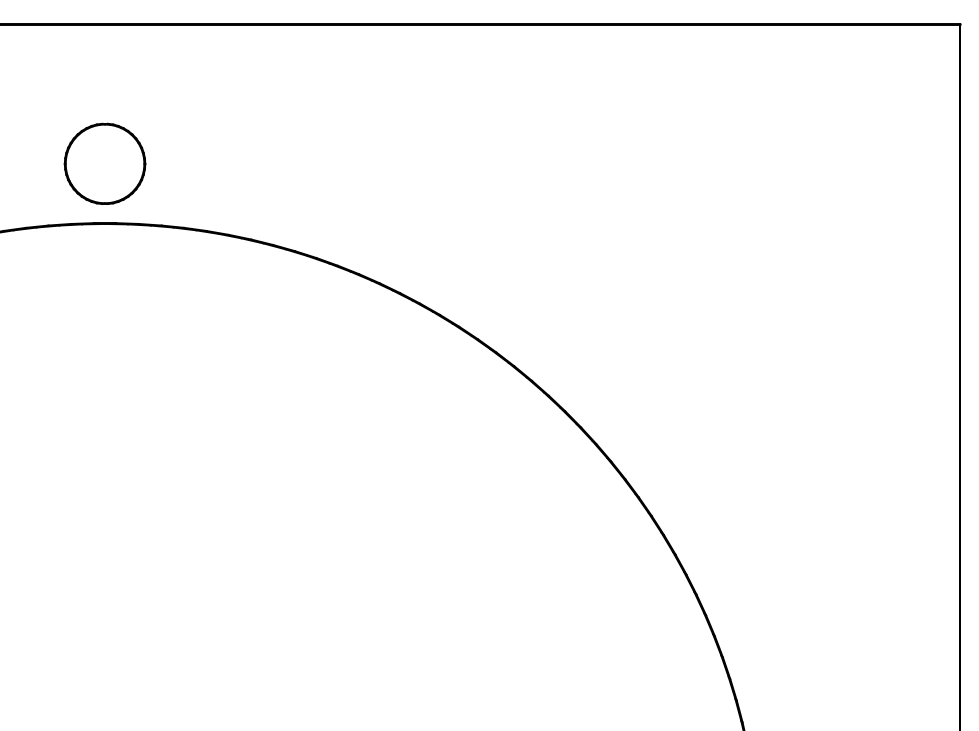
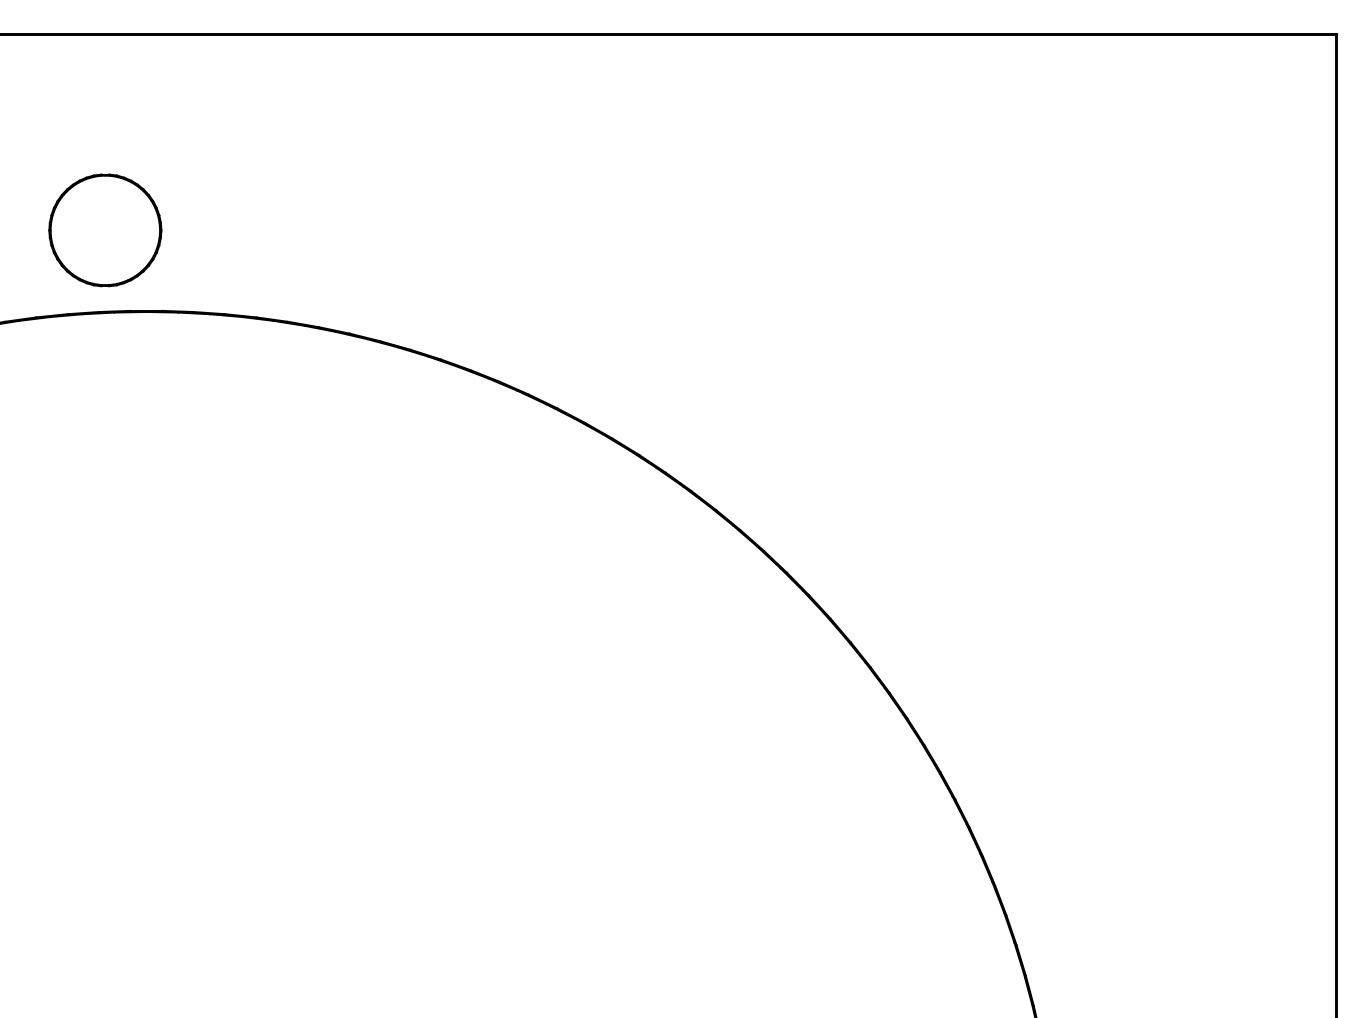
part: (105, 163) -> (105, 230), moved

